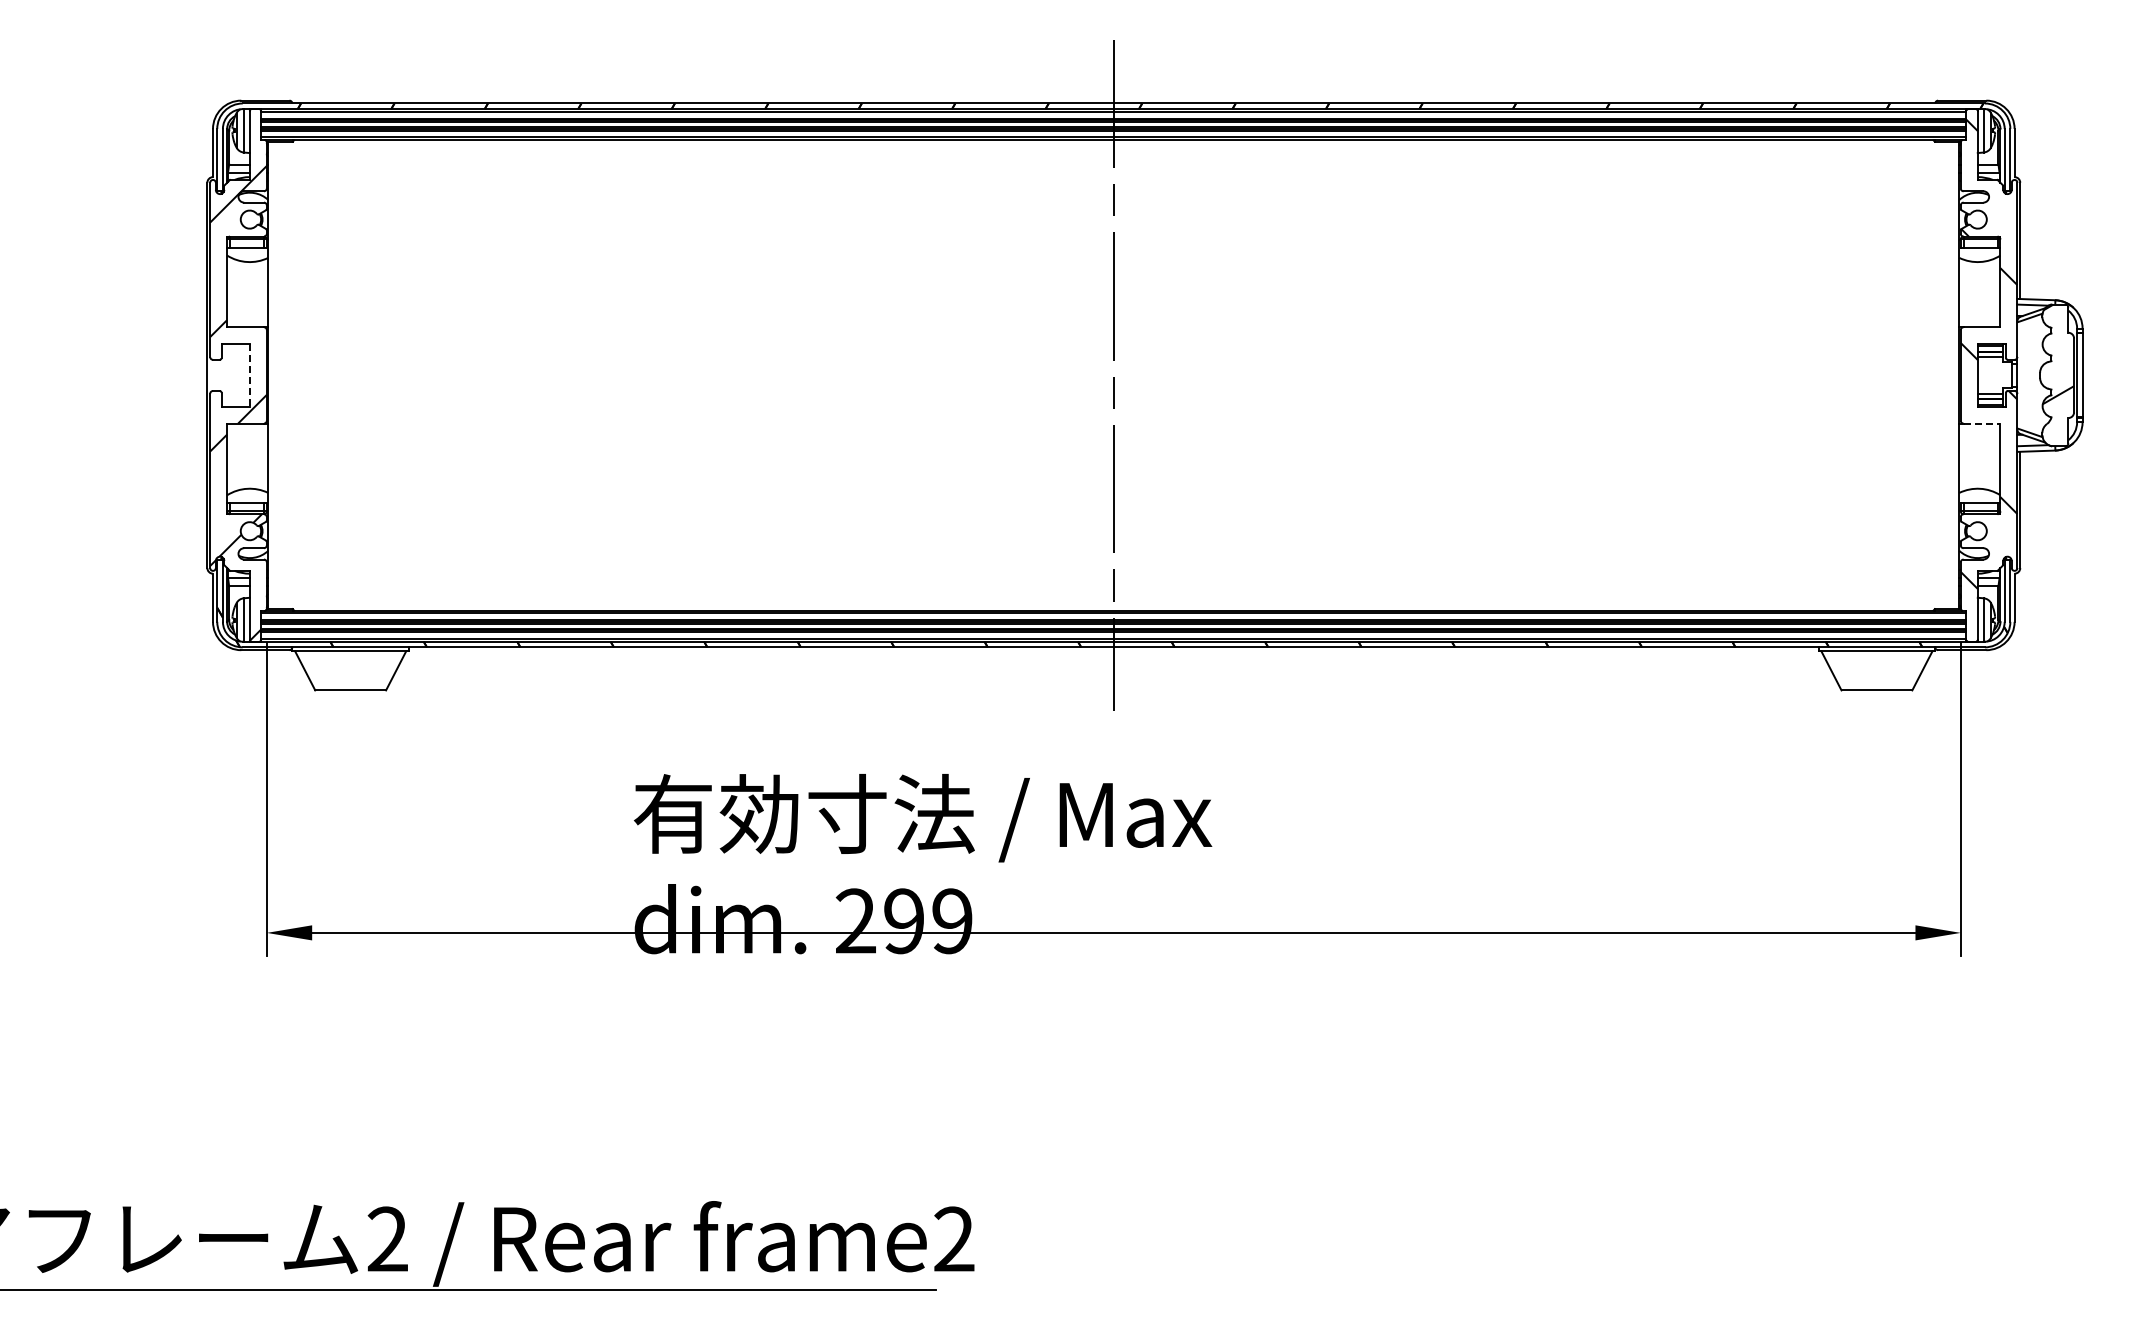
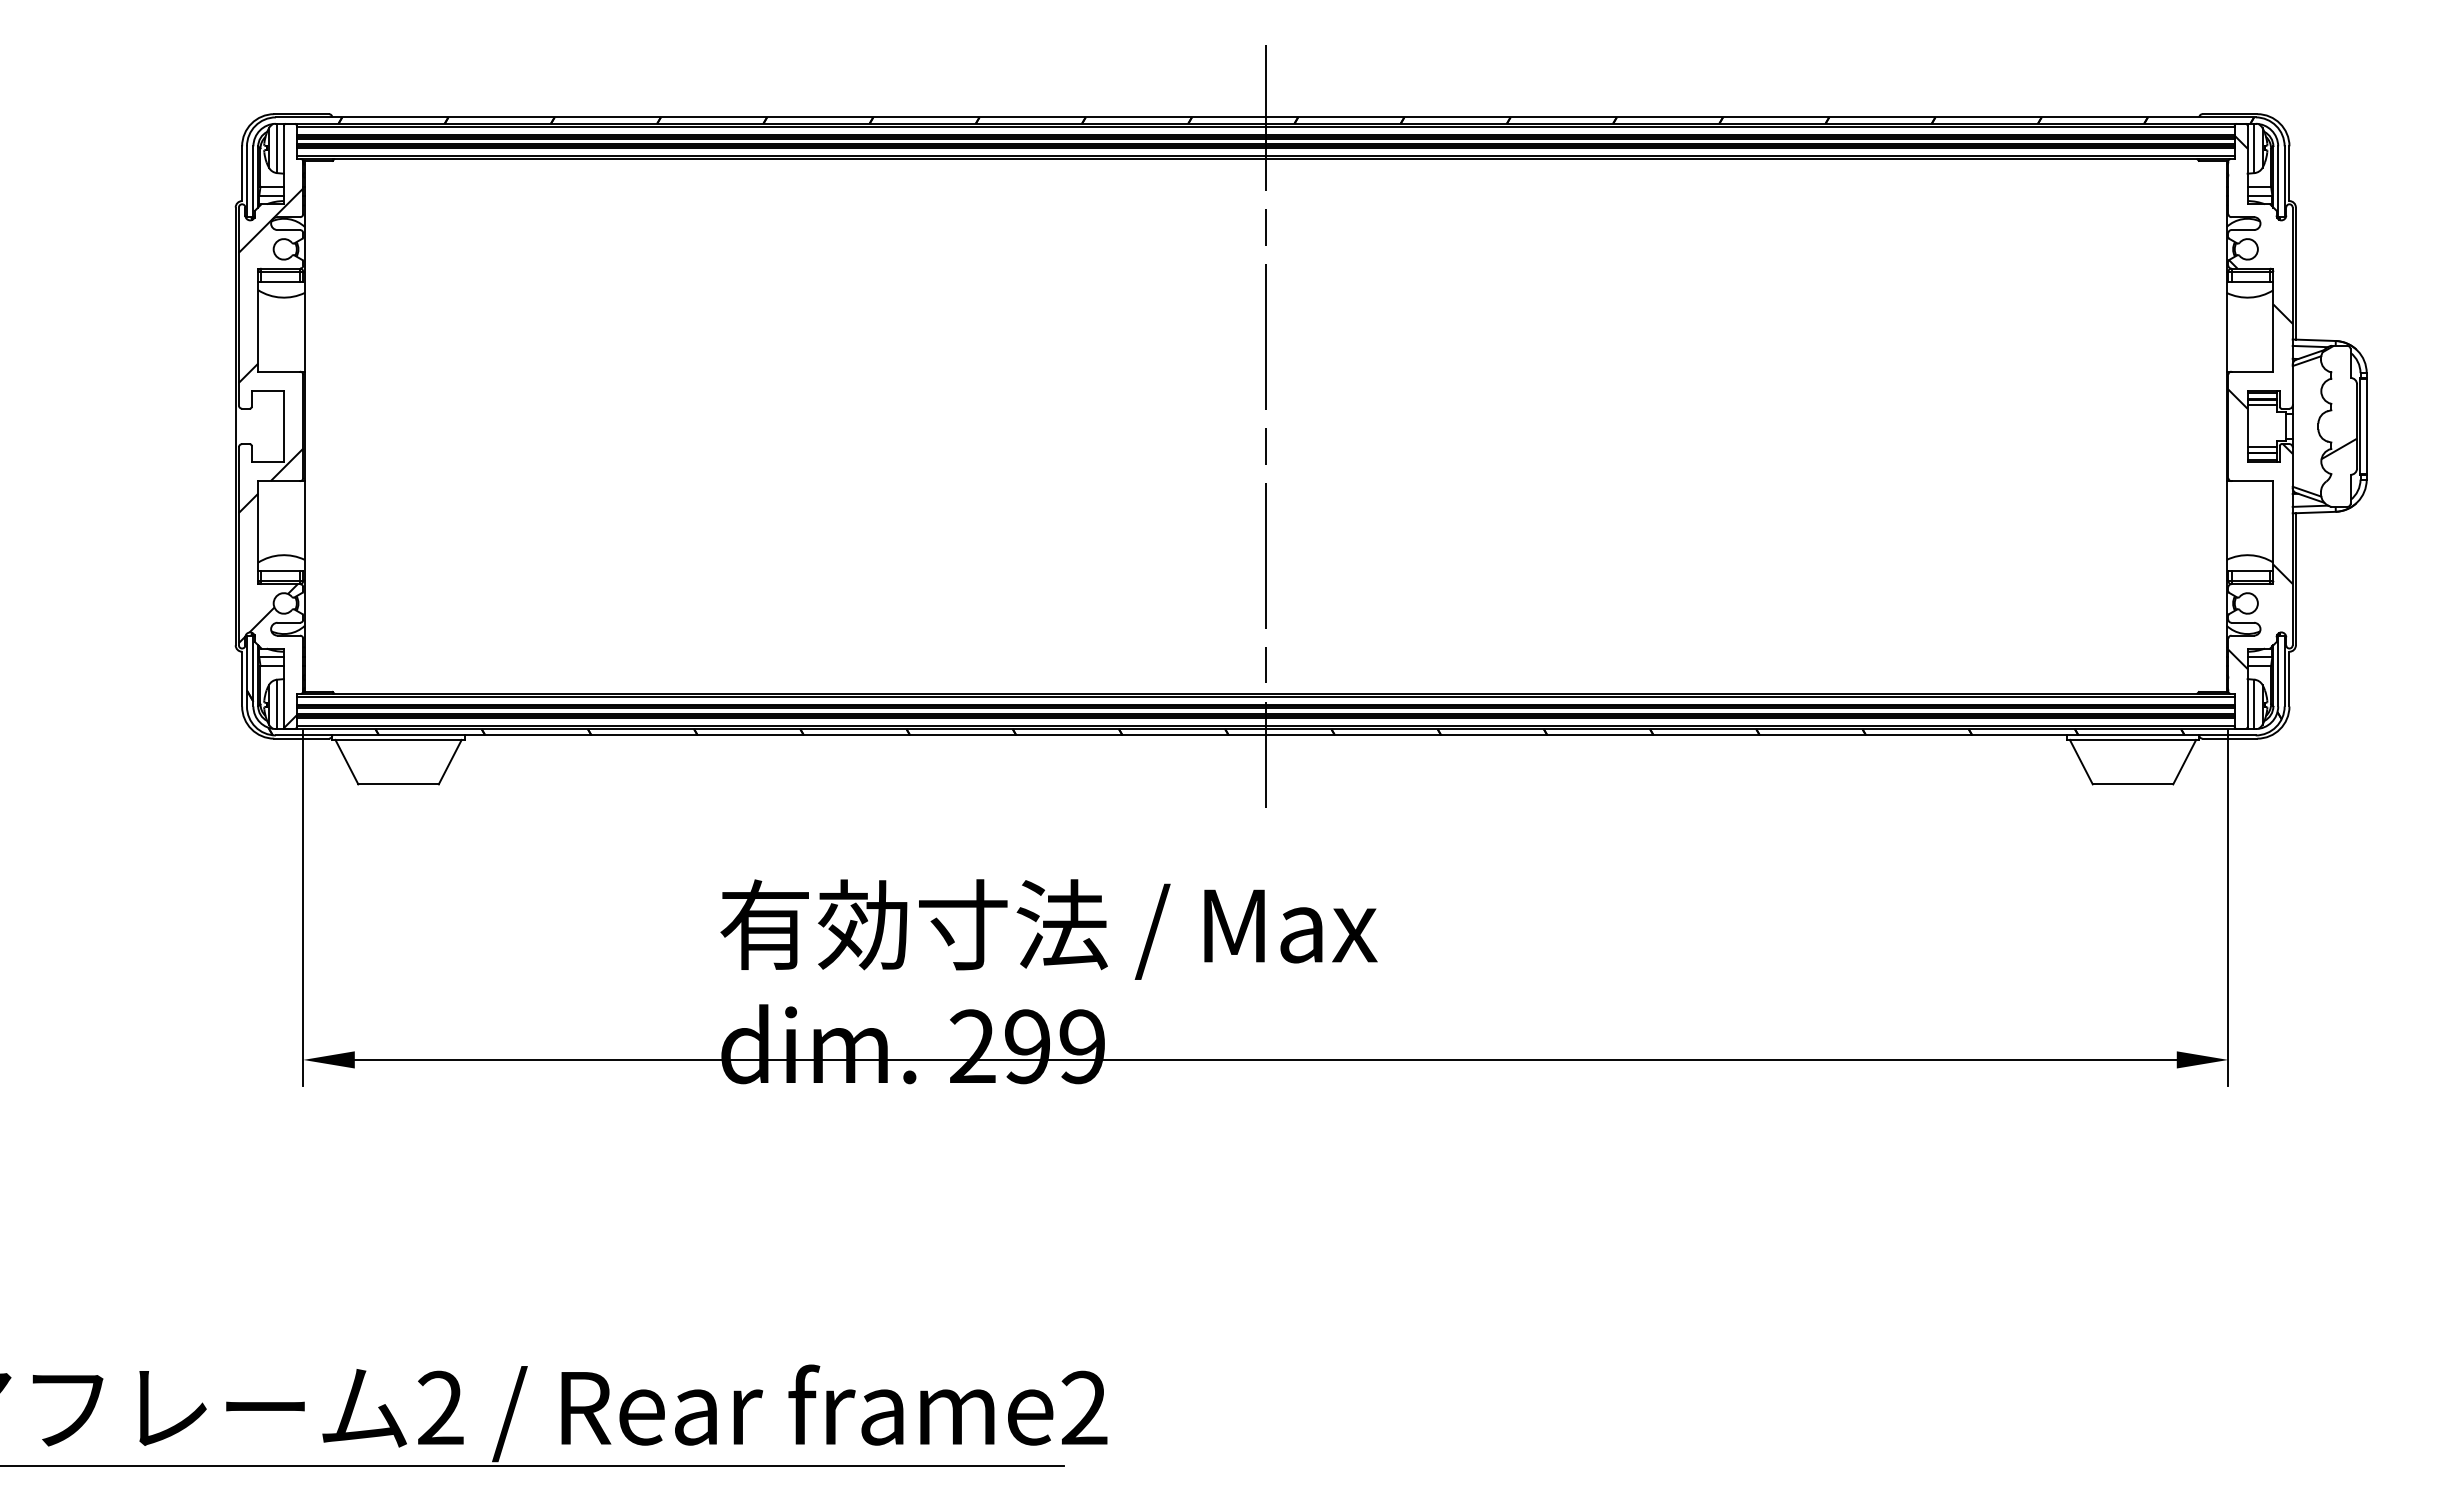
line: (249, 375) -> (283, 426), dashed -> solid
line: (1982, 423) -> (2252, 481), dashed -> solid

